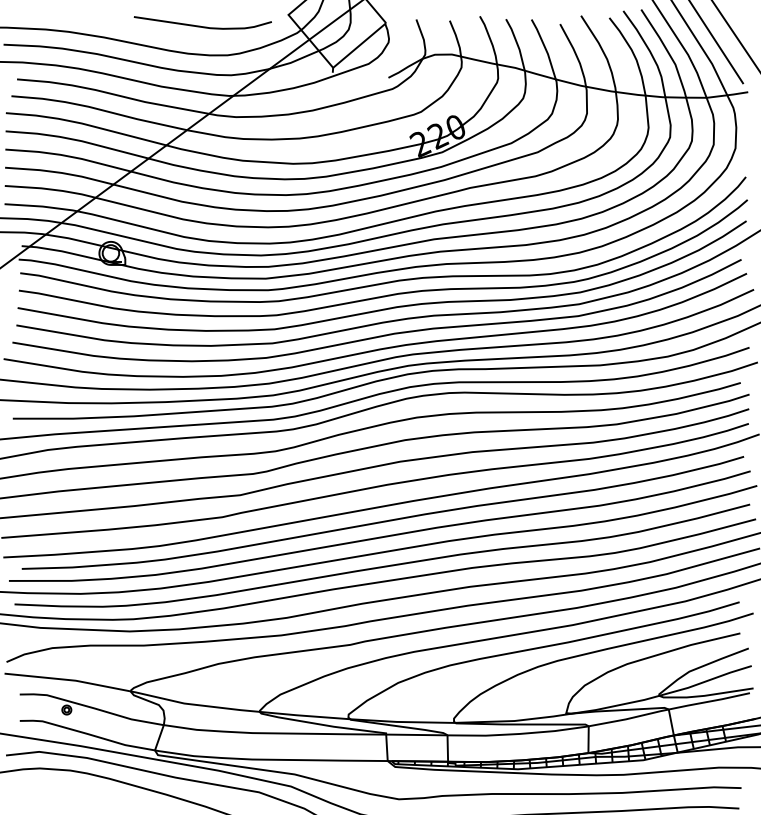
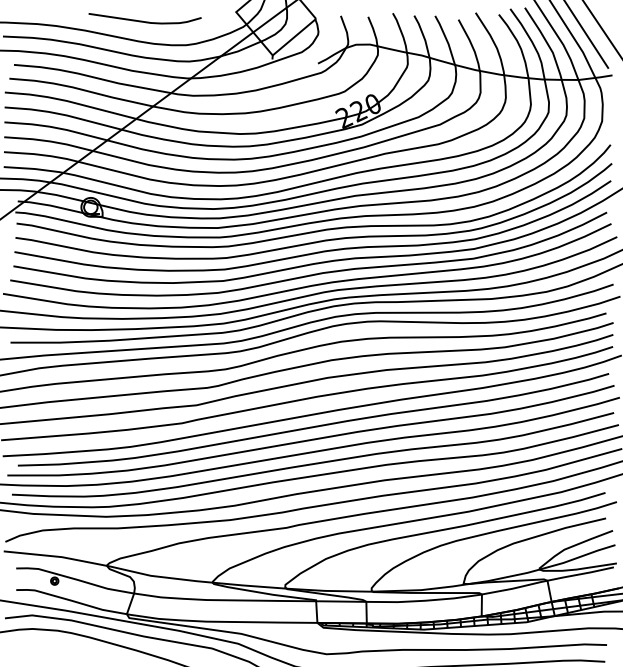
curve: (199, 25) -> (142, 20), moved

